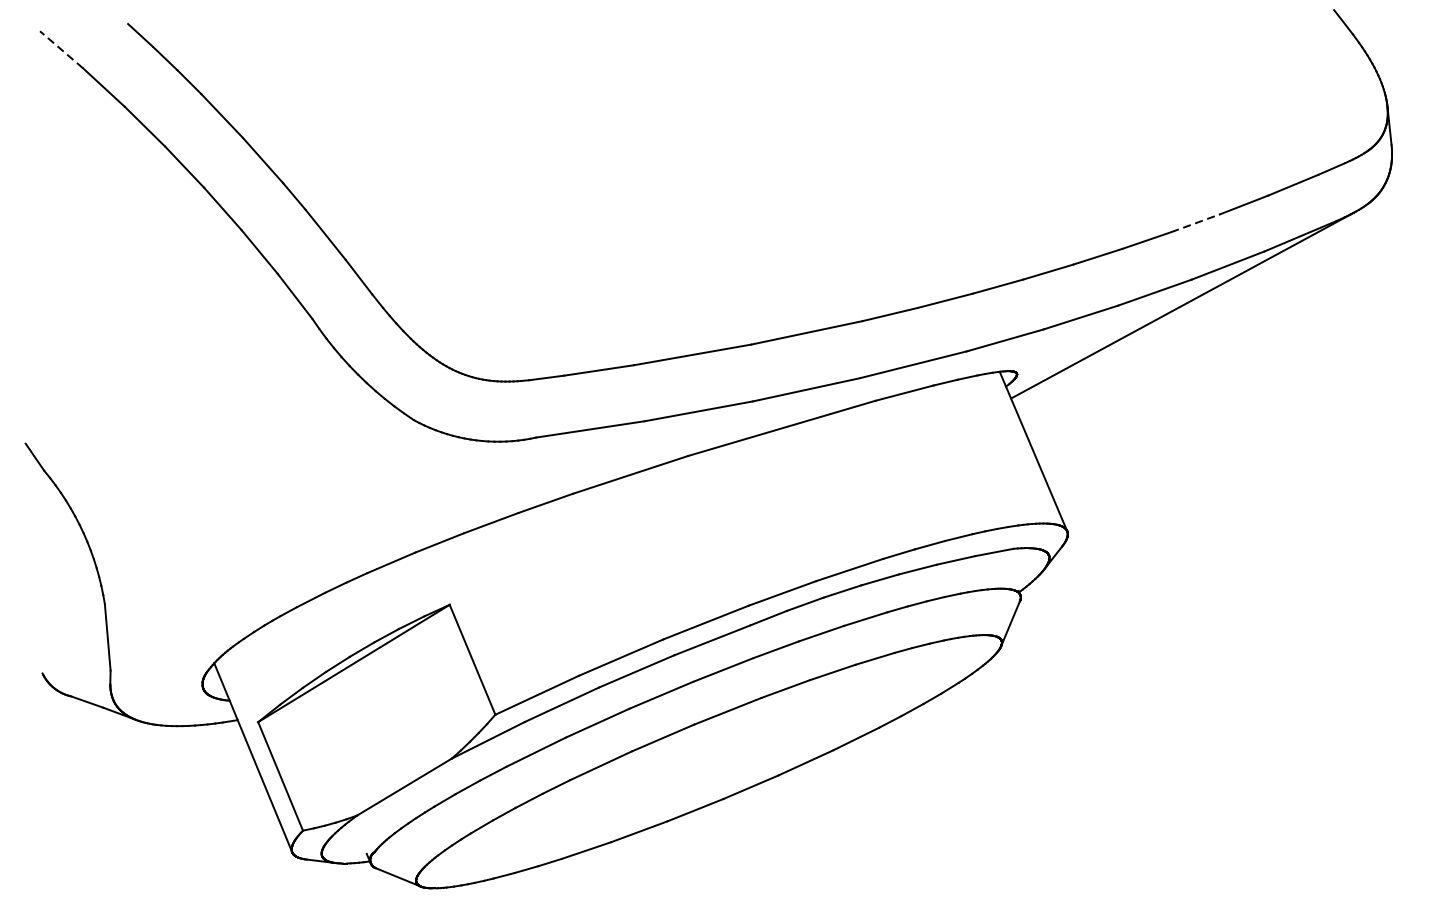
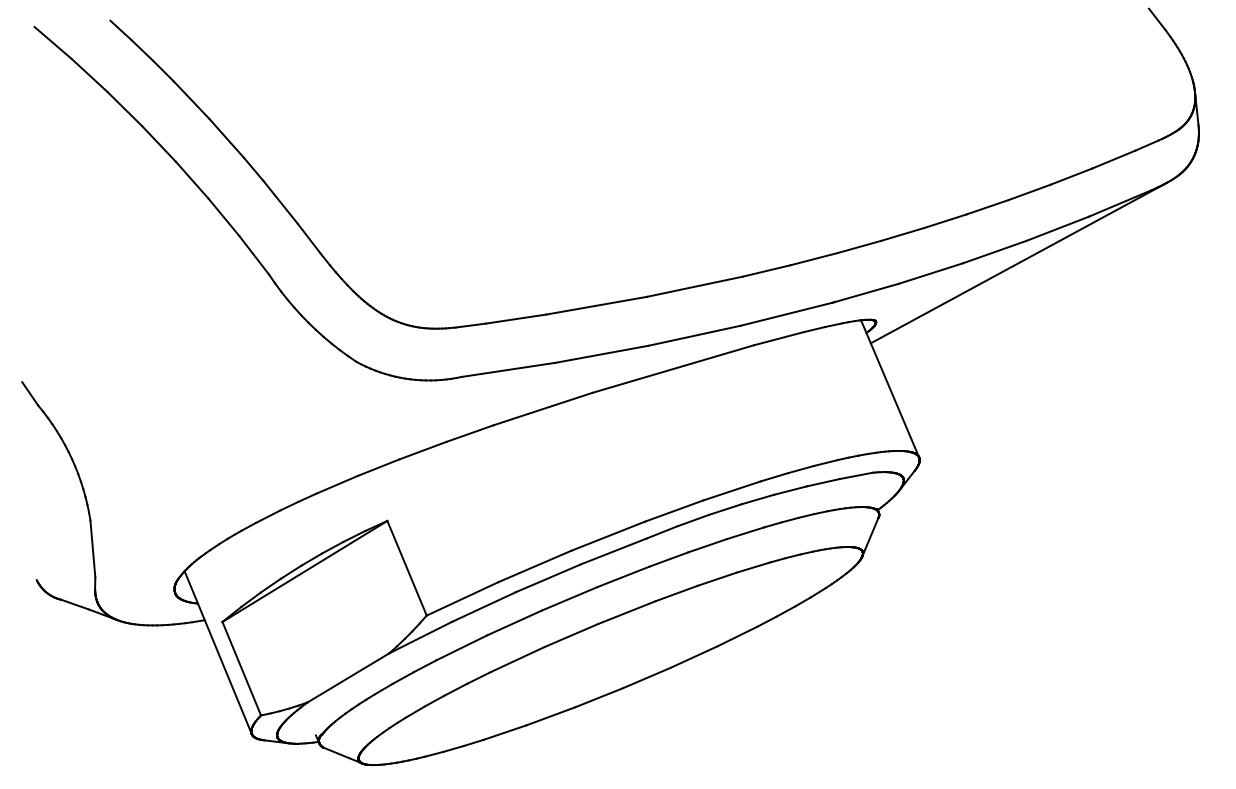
line: (60, 49) -> (52, 42), dashed -> solid
line: (1196, 223) -> (1030, 192), dashed -> solid

